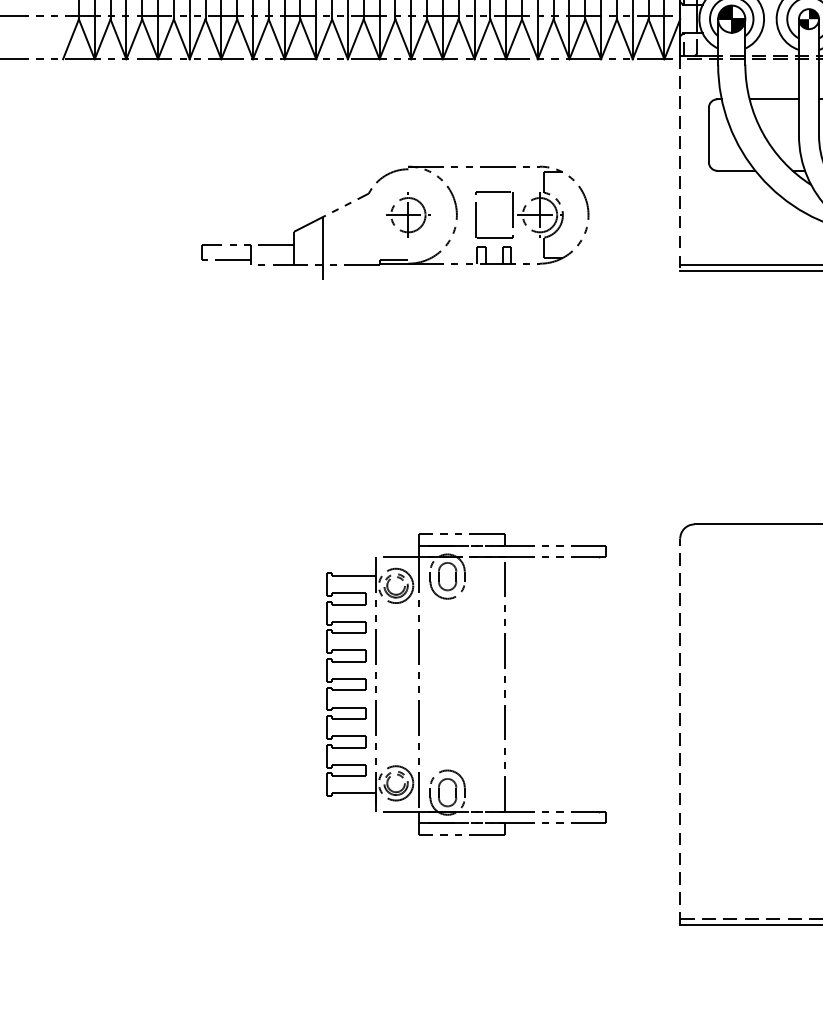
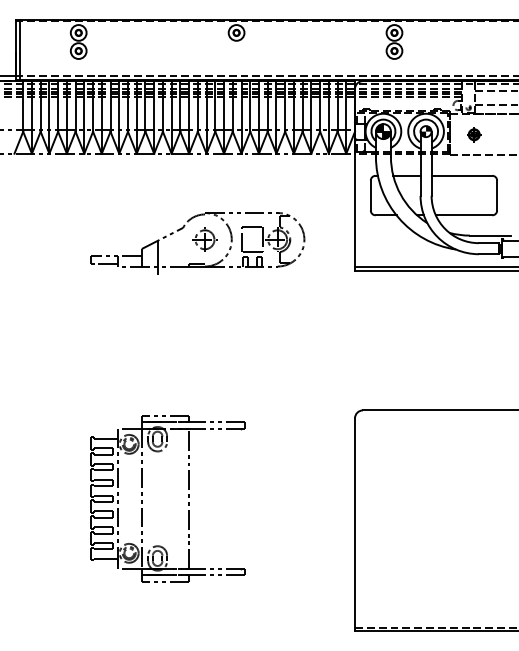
line: (681, 153) -> (355, 205), dashed -> solid
part: (503, 682) -> (188, 497), moved
line: (681, 731) -> (355, 524), dashed -> solid

